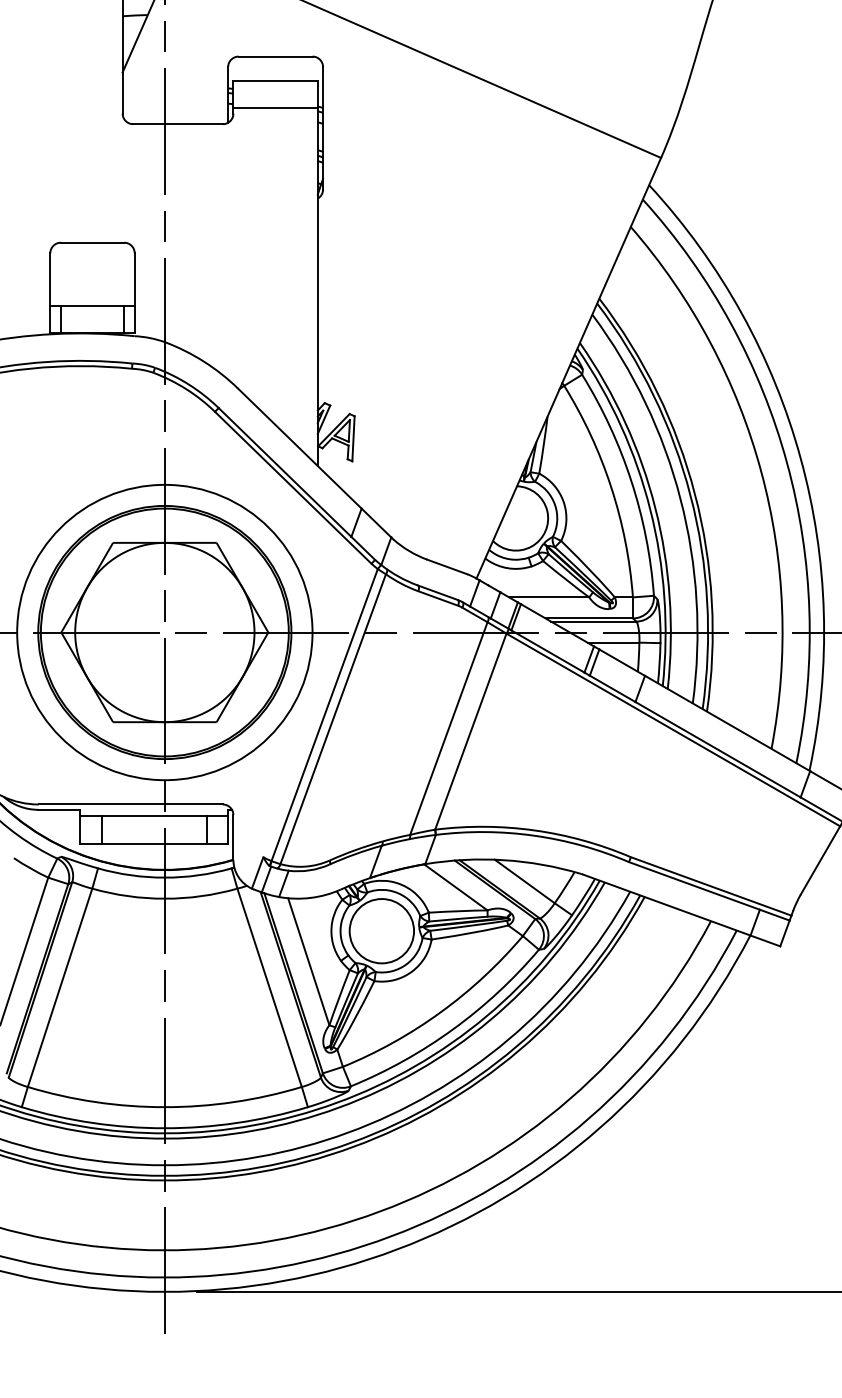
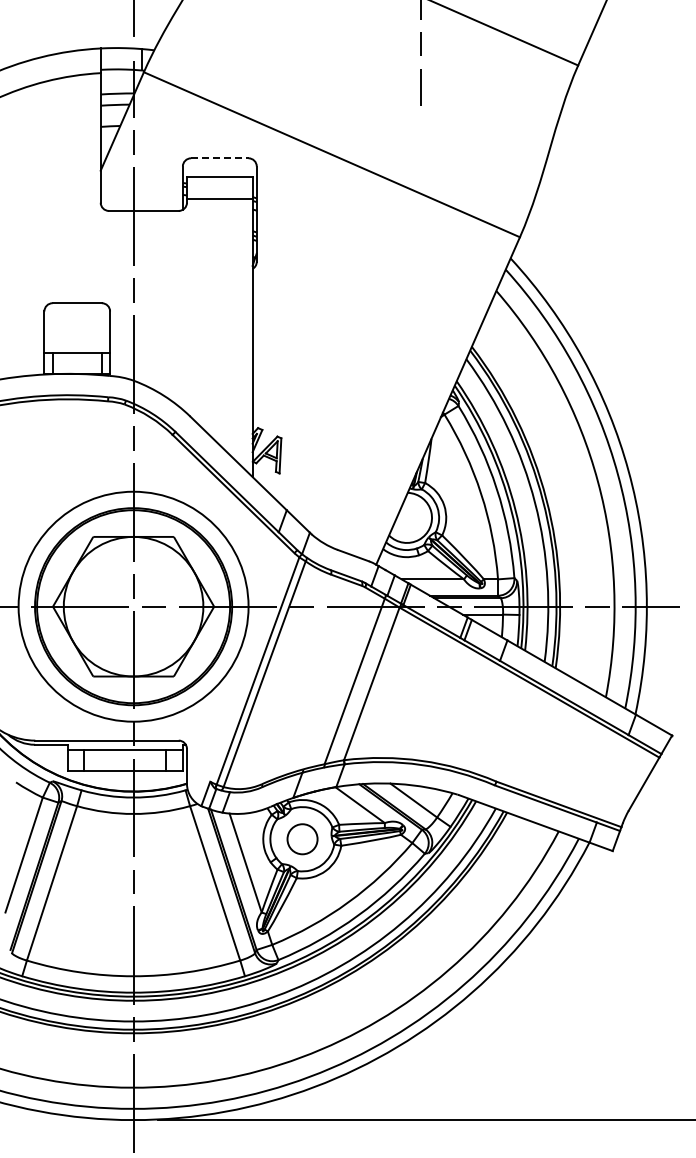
line: (275, 56) -> (219, 158), solid -> dashed
circle: (381, 931) -> (302, 839), size x0.6

